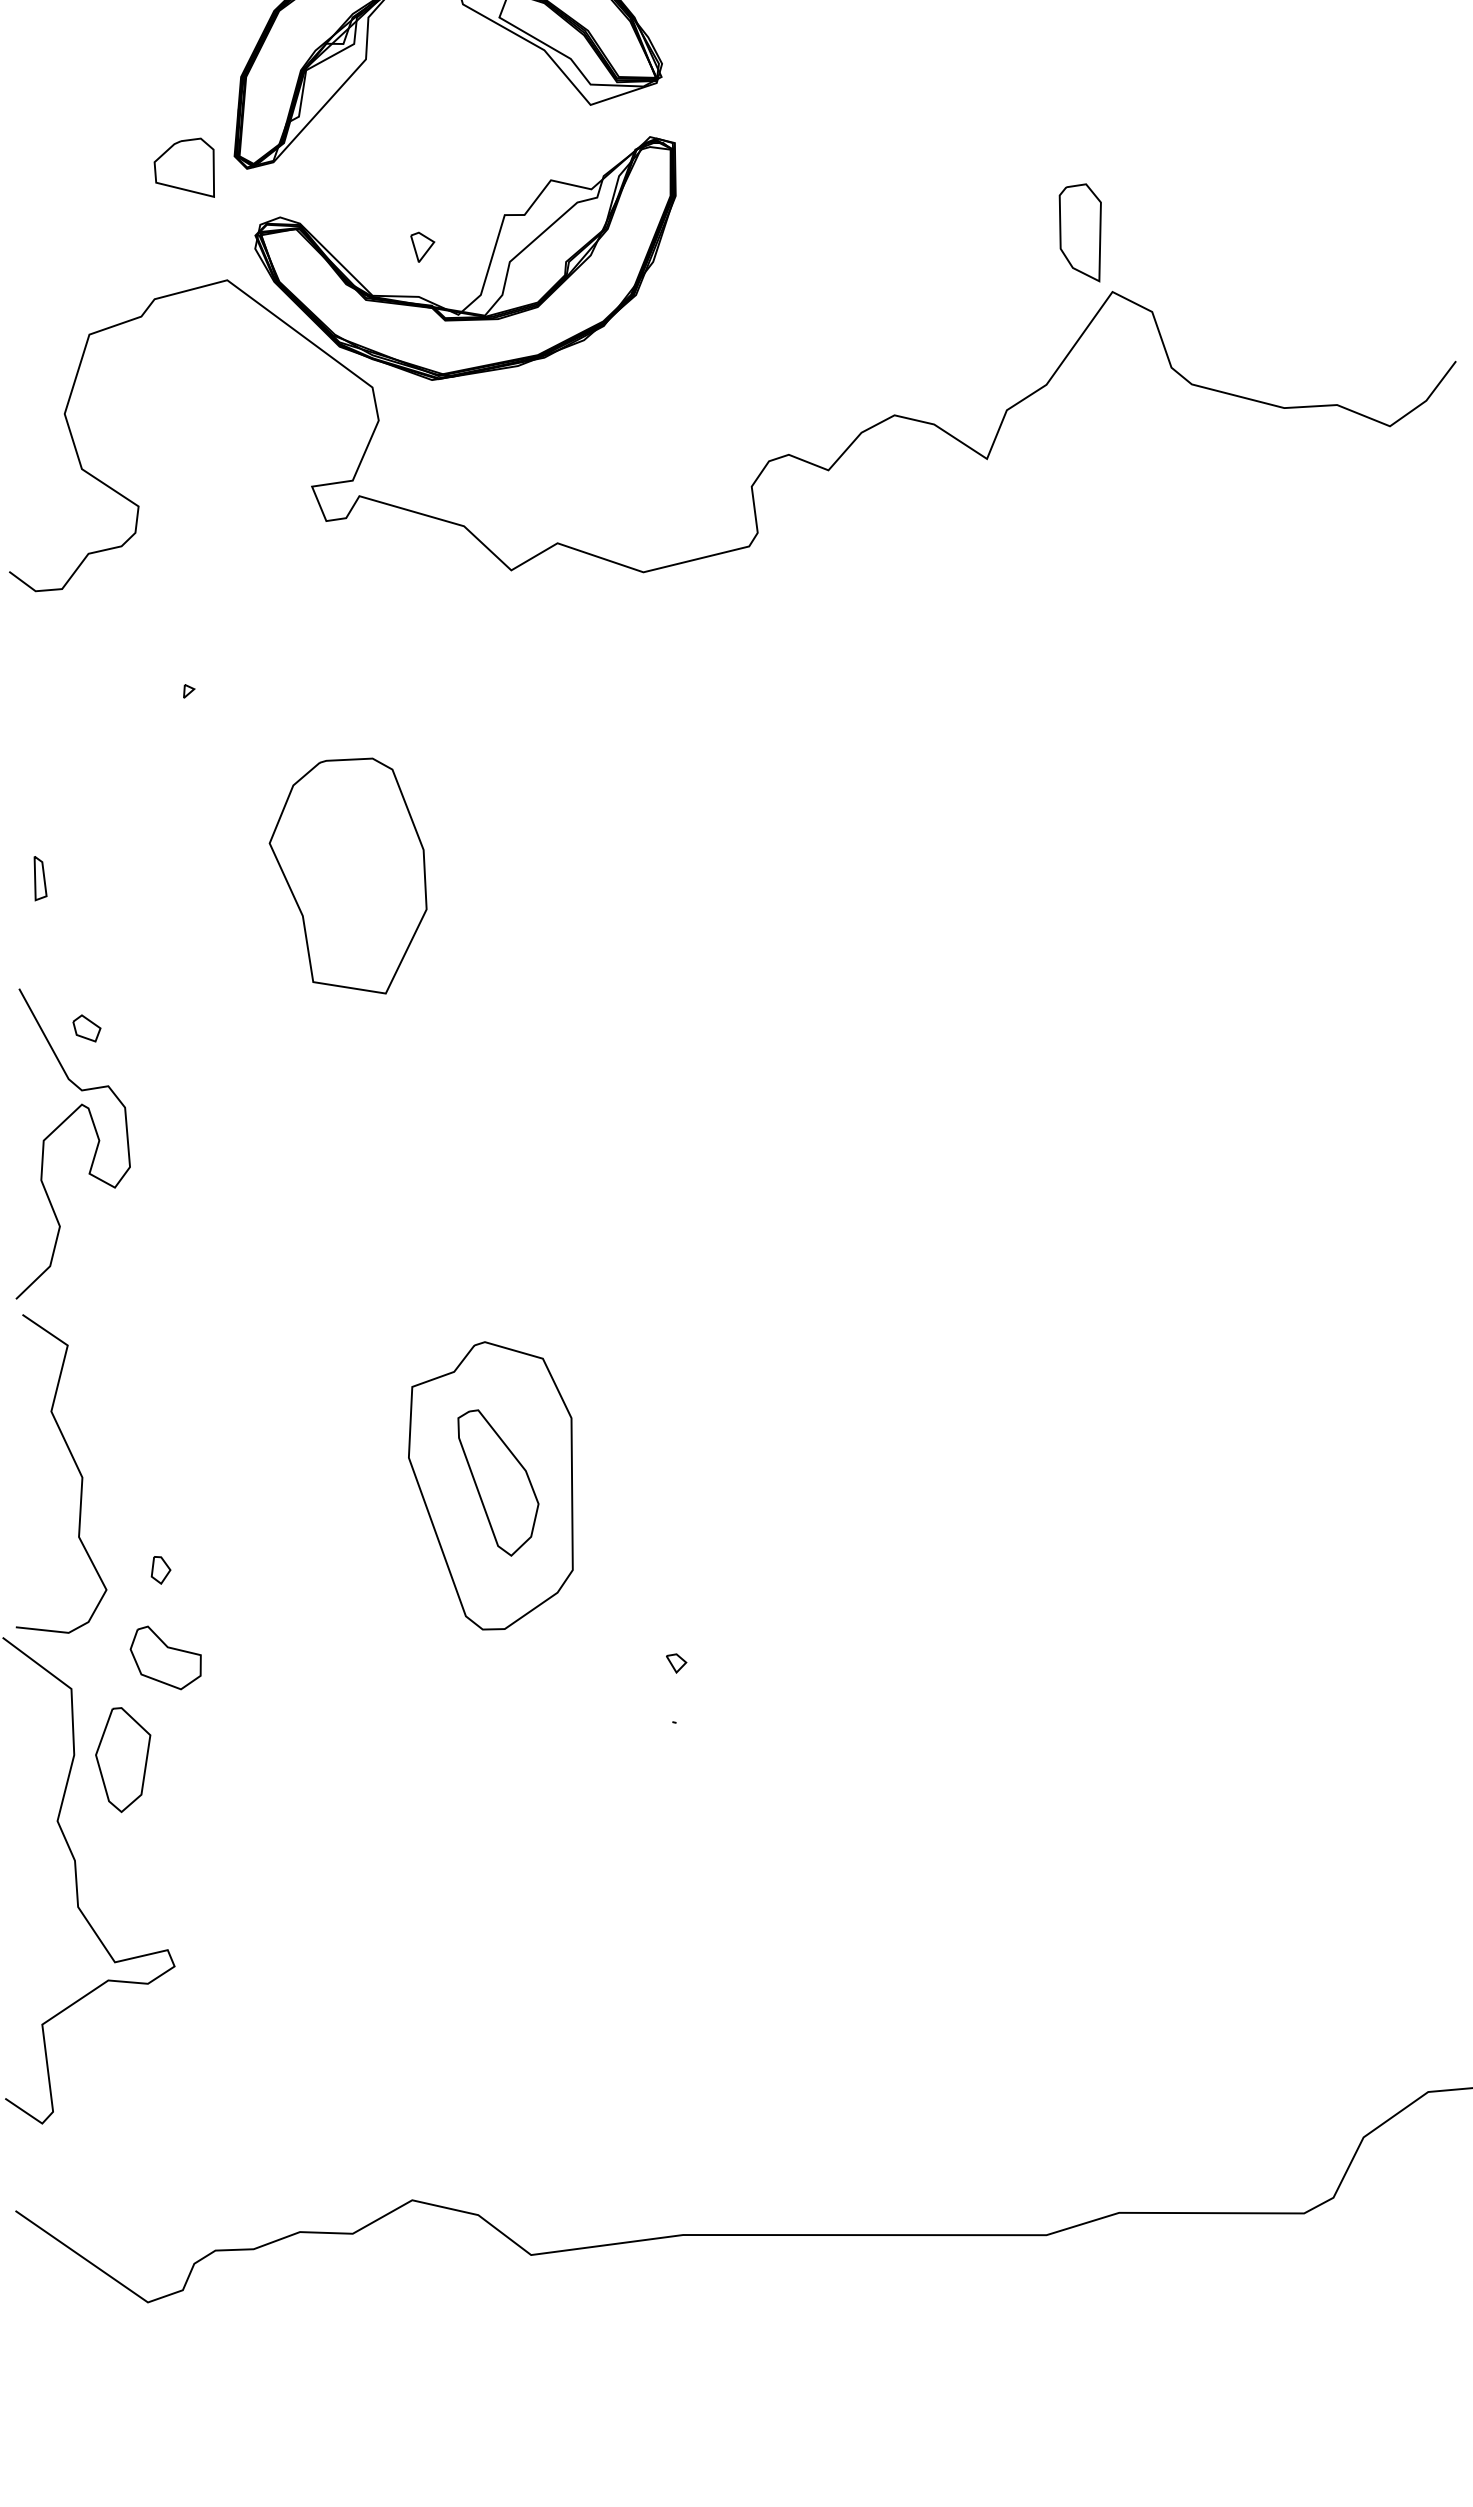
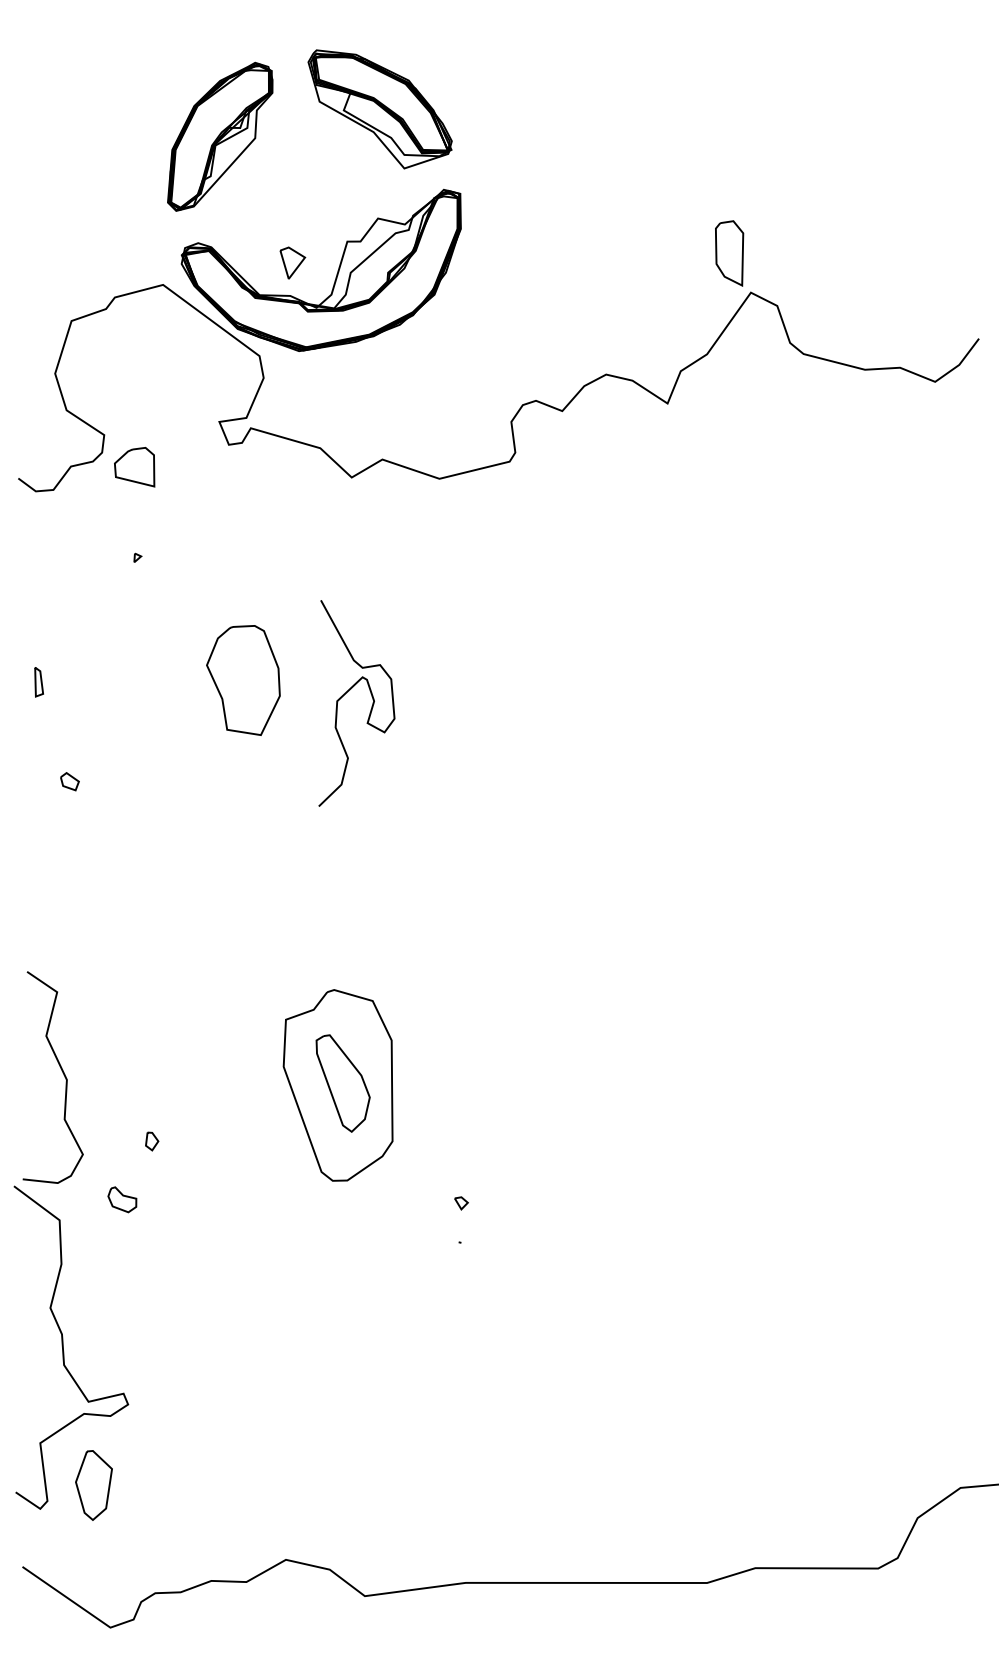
part: (184, 168) -> (134, 467), moved
part: (422, 246) -> (292, 262), size x1.6
part: (348, 876) -> (243, 680), size x0.7
curve: (57, 1129) -> (346, 693), moved
part: (161, 1570) -> (152, 1141), moved
part: (166, 1657) -> (122, 1199), size x0.6
part: (122, 1760) -> (93, 1485), moved

